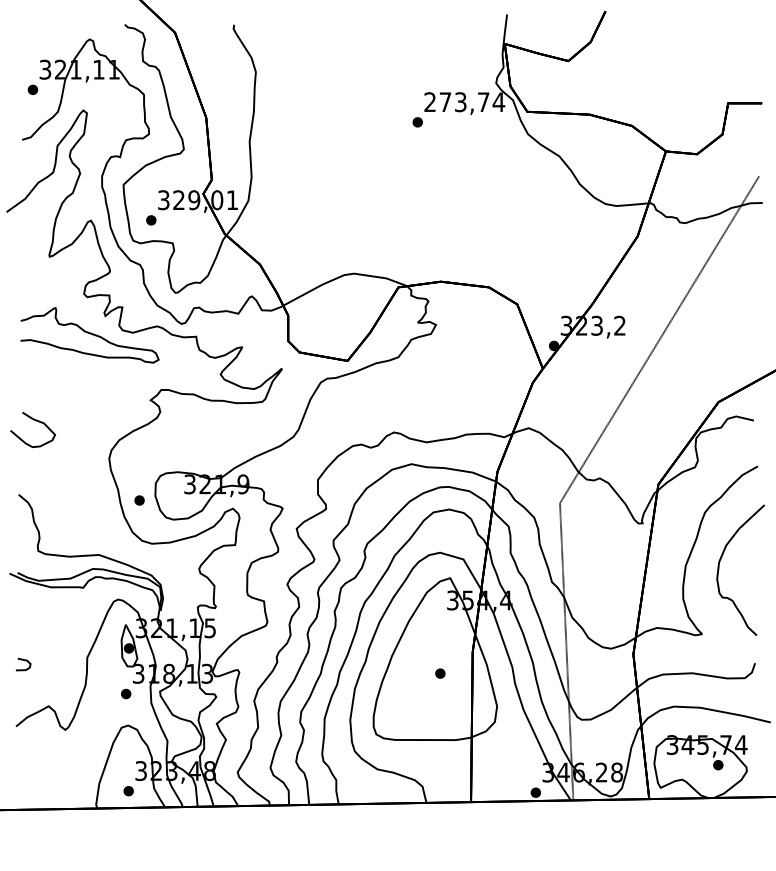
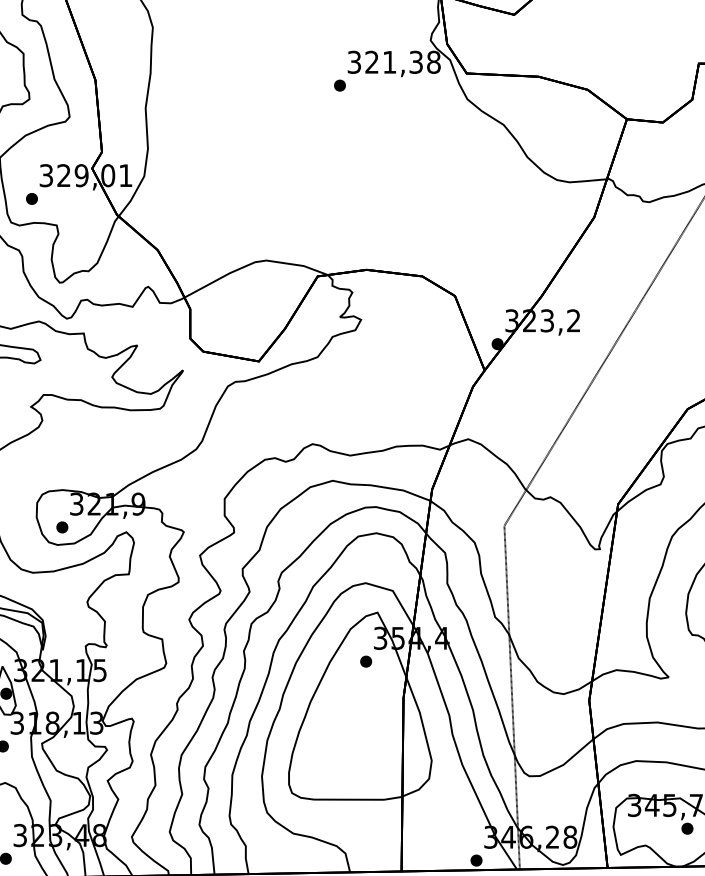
text: (464, 102) -> (394, 62), 273,74 -> 321,38
part: (139, 500) -> (62, 527), moved
part: (440, 673) -> (366, 661), moved

